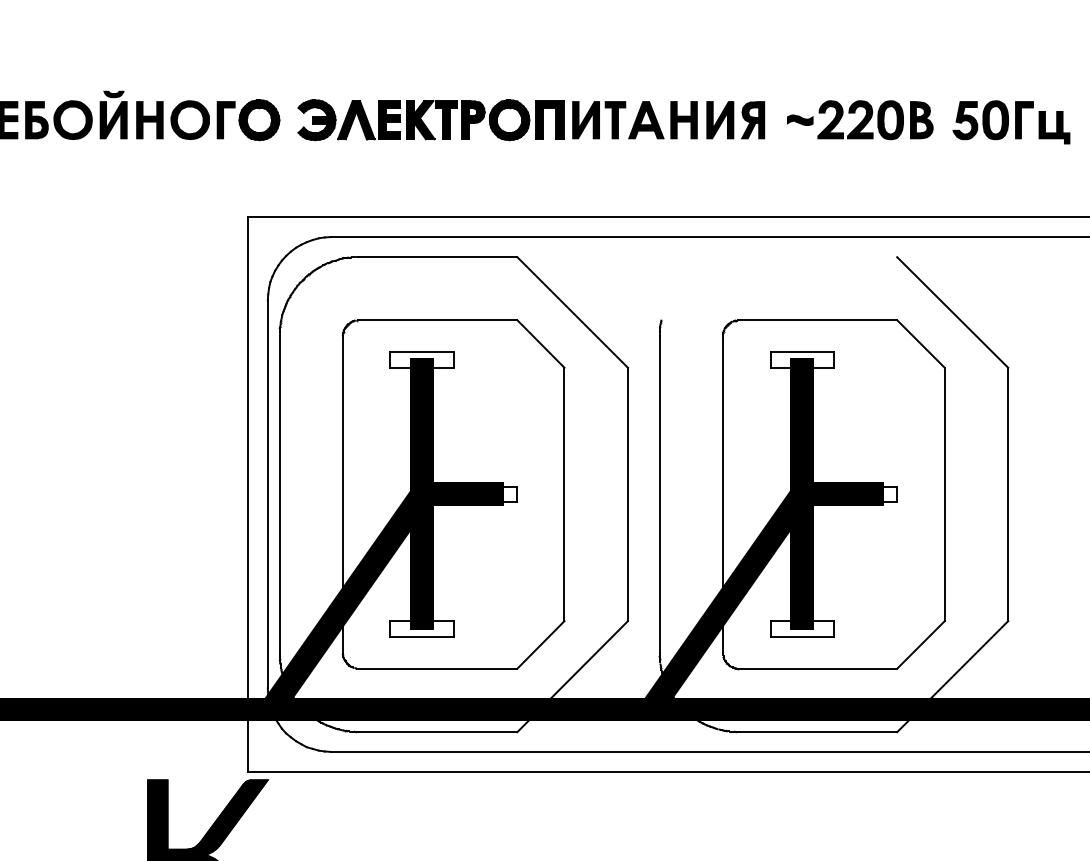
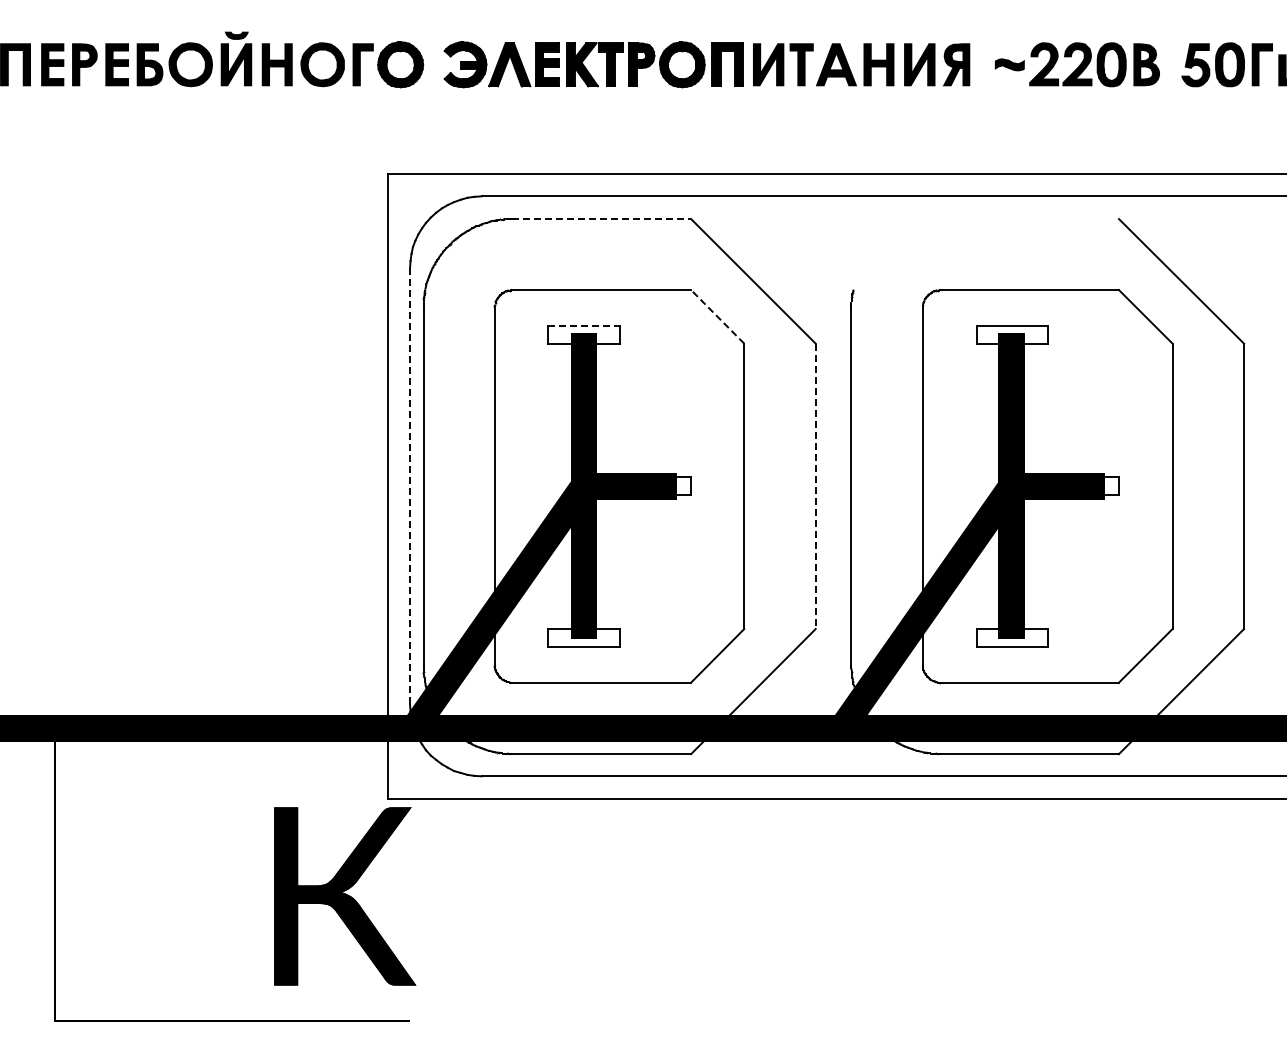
line: (438, 257) -> (602, 219), solid -> dashed
line: (540, 343) -> (717, 316), solid -> dashed
line: (421, 351) -> (583, 325), solid -> dashed
line: (268, 494) -> (410, 486), solid -> dashed
line: (627, 494) -> (815, 486), solid -> dashed

